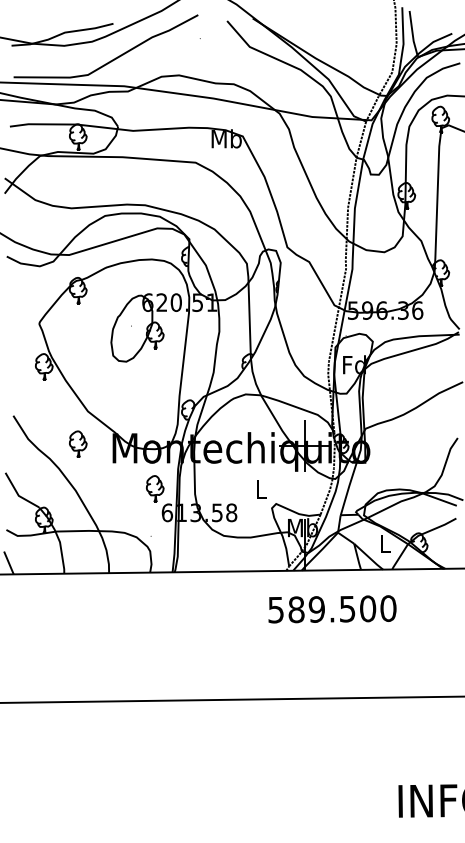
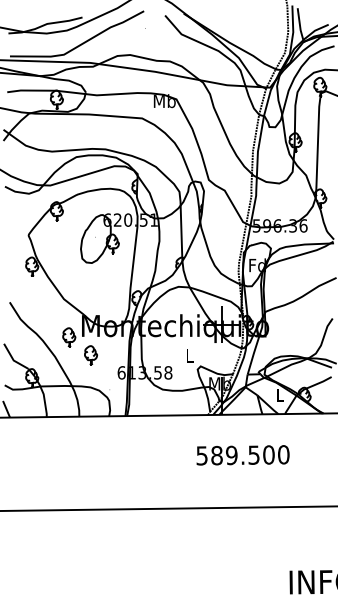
part: (78, 443) -> (69, 337), moved
part: (155, 488) -> (91, 355), moved
text: (332, 609) -> (243, 455), moved

